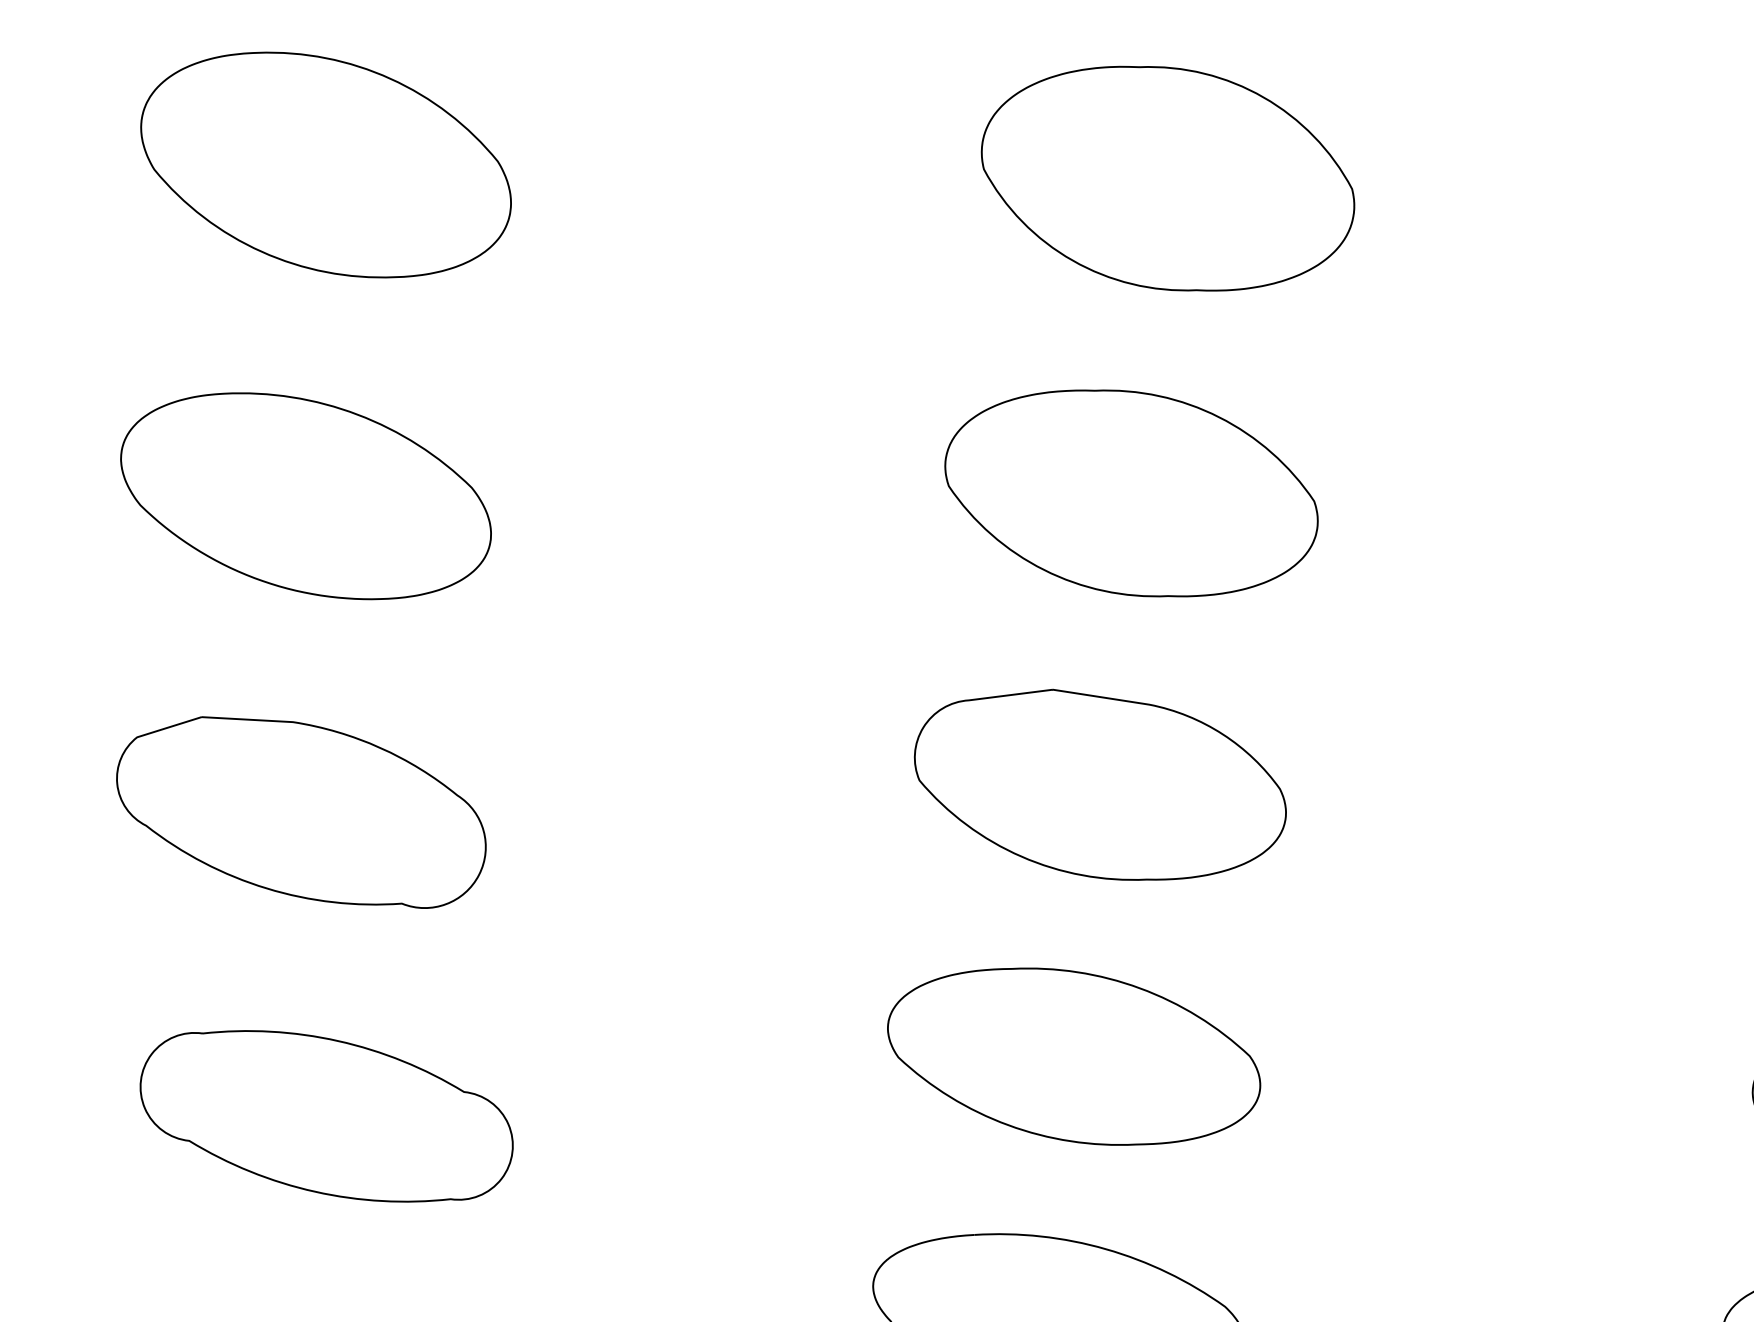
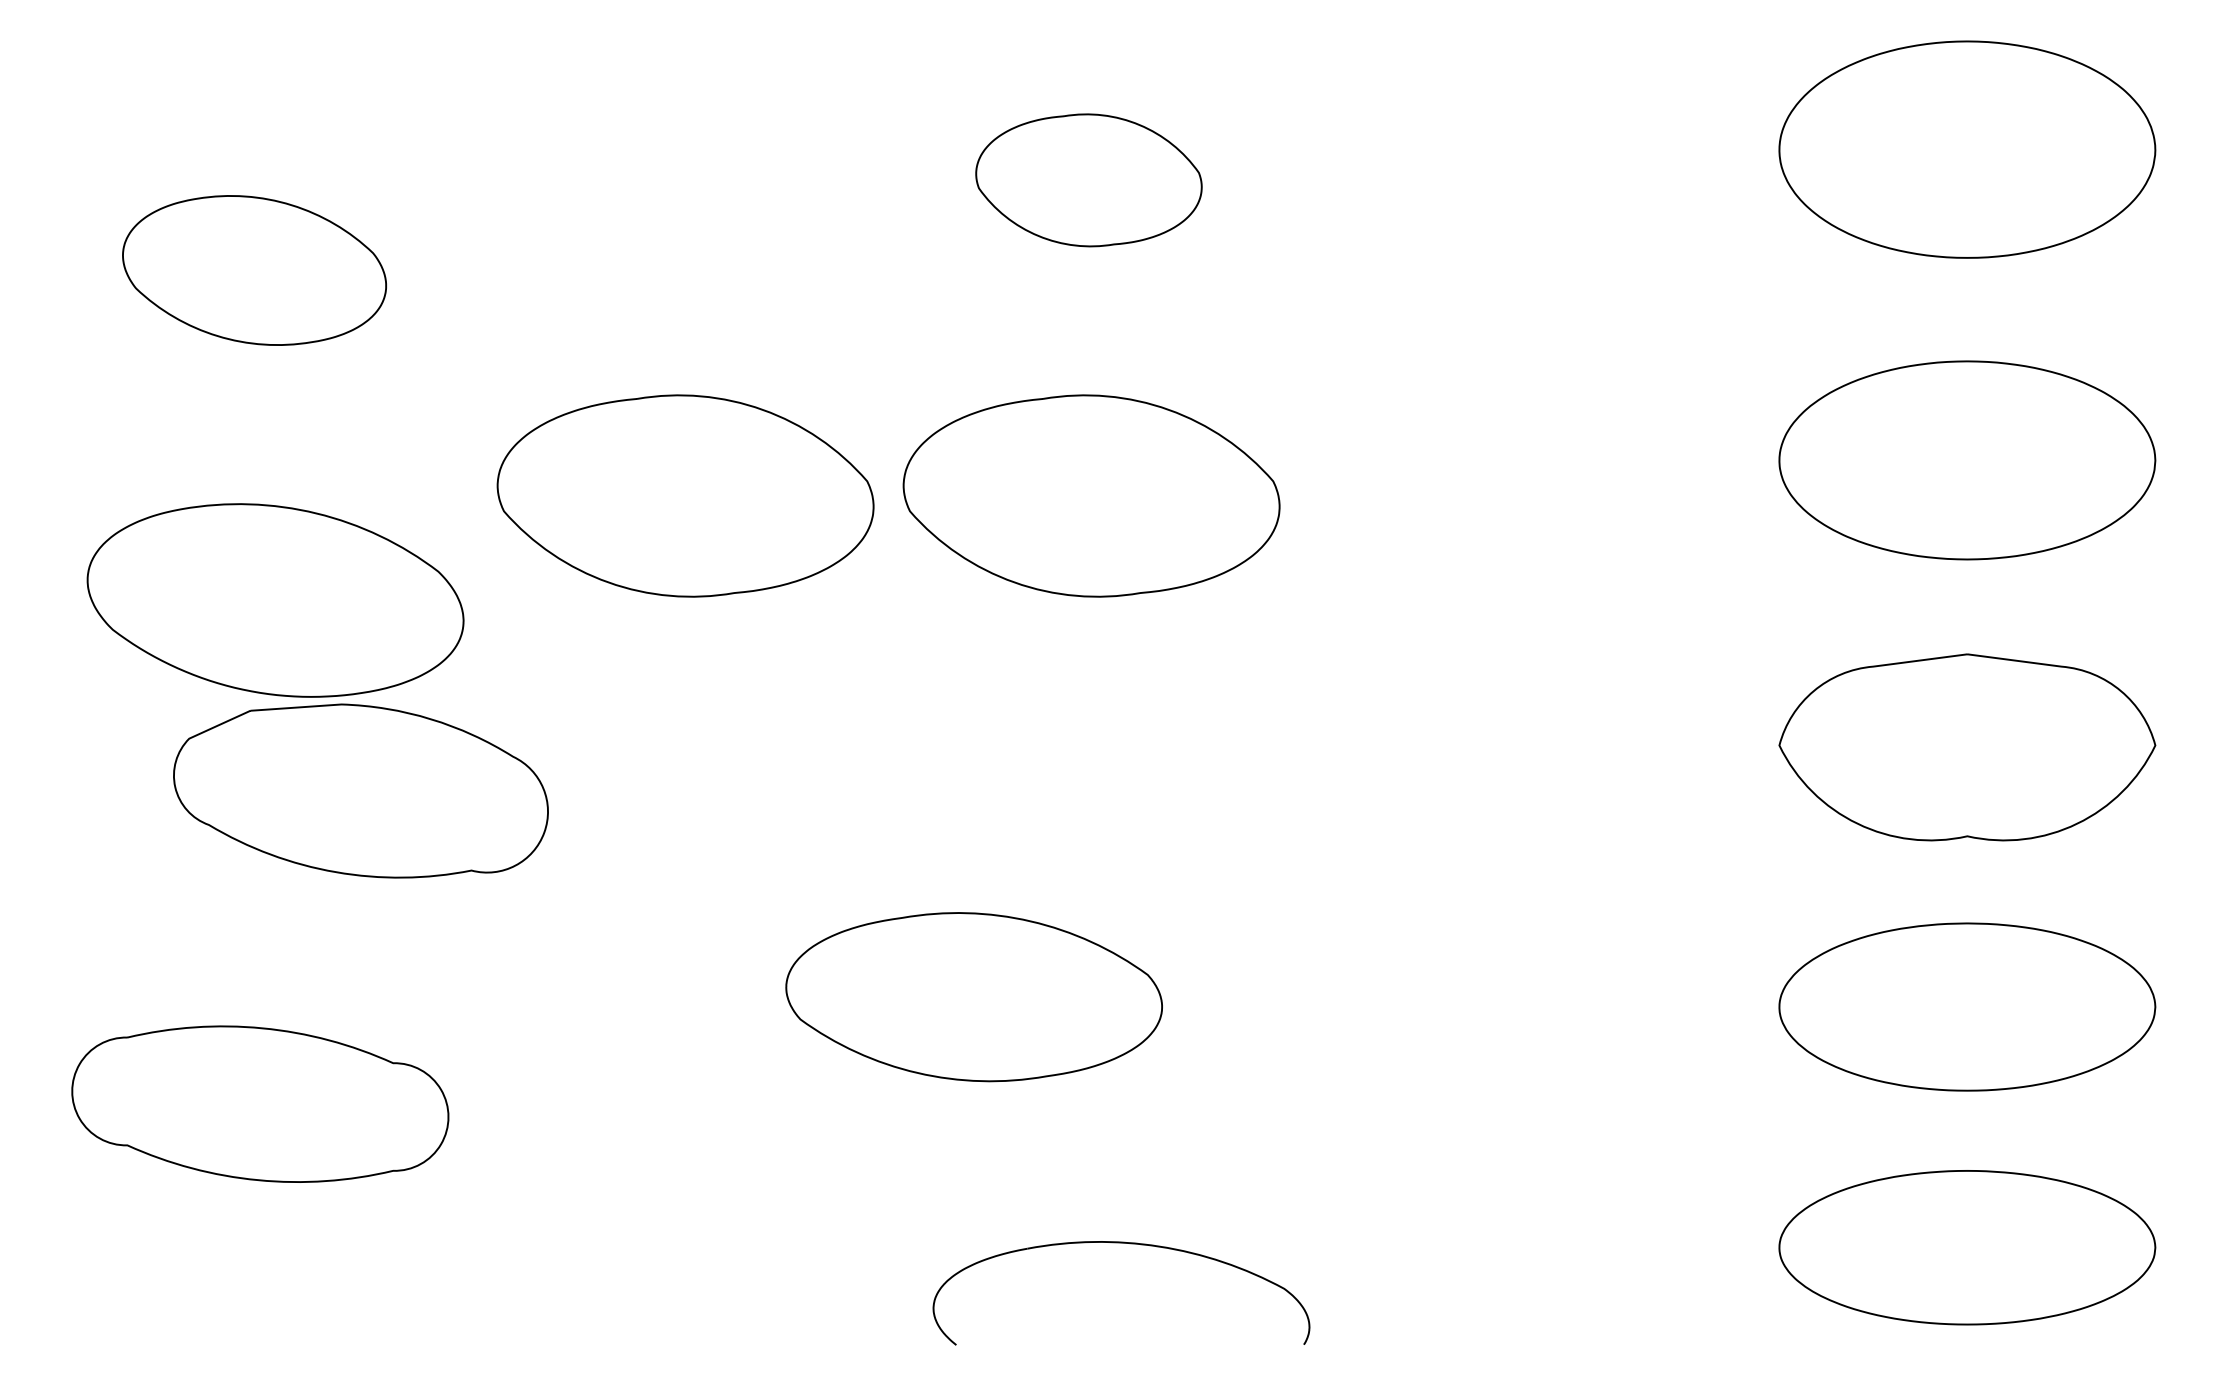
part: (326, 165) -> (254, 270), size x0.7
part: (1167, 178) -> (1088, 180), size x0.6
part: (727, 442) -> (685, 495), added
part: (1100, 786) -> (1096, 789), removed
part: (301, 810) -> (360, 790), moved
part: (1073, 1056) -> (973, 997), moved
part: (326, 1115) -> (260, 1103), moved

